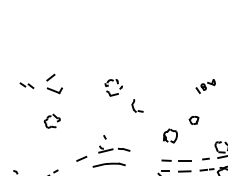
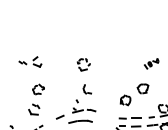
part: (41, 83) -> (30, 61), size x0.71
part: (136, 106) -> (86, 89), moved
part: (193, 119) -> (142, 88), size x1.67
part: (46, 148) -> (34, 109), added

